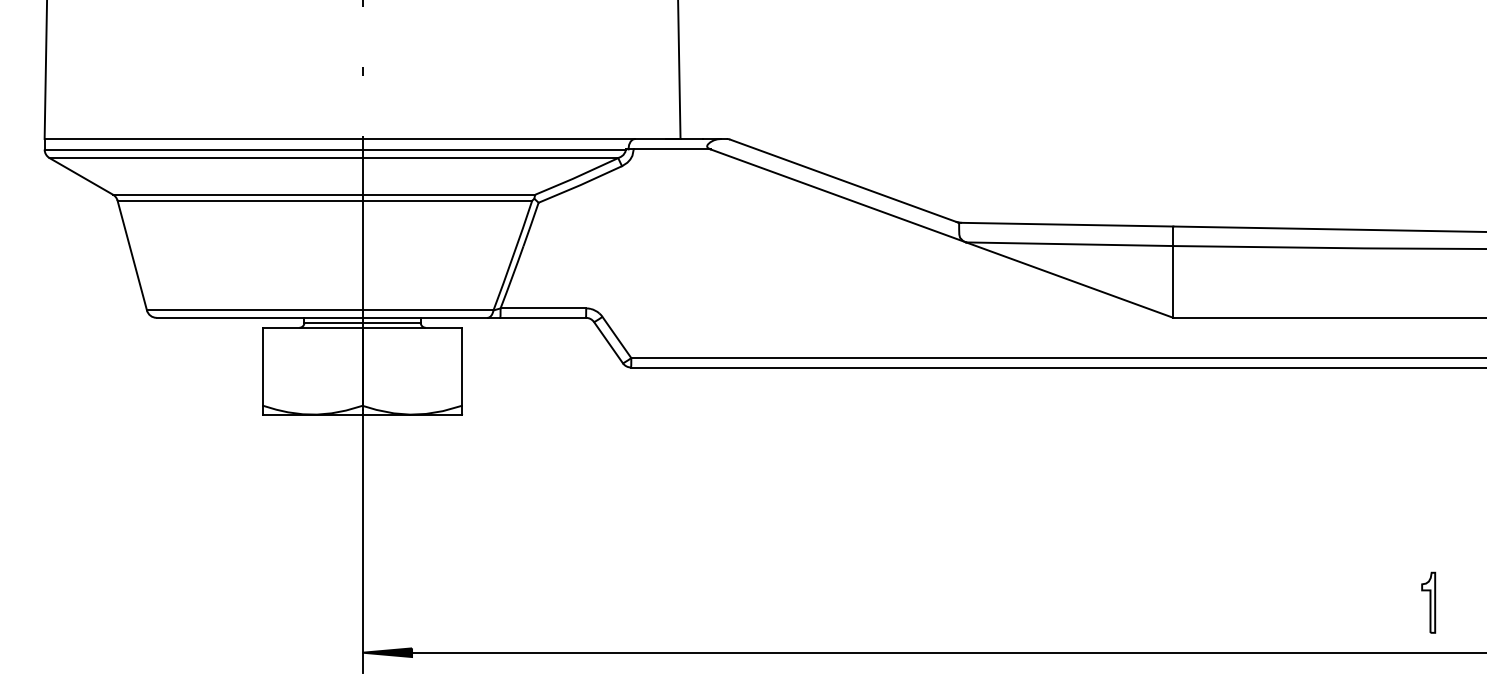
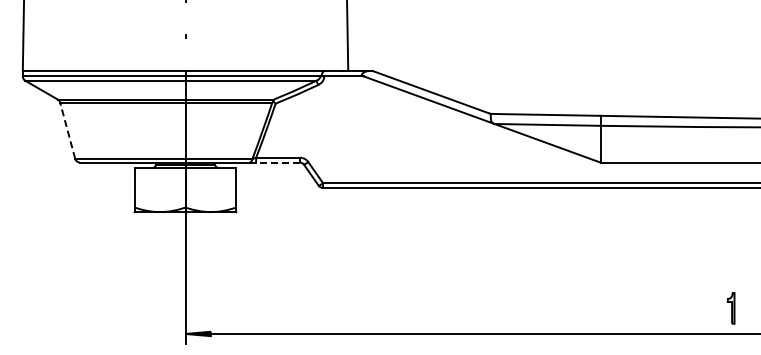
line: (131, 255) -> (67, 130), solid -> dashed
line: (542, 317) -> (277, 162), solid -> dashed

